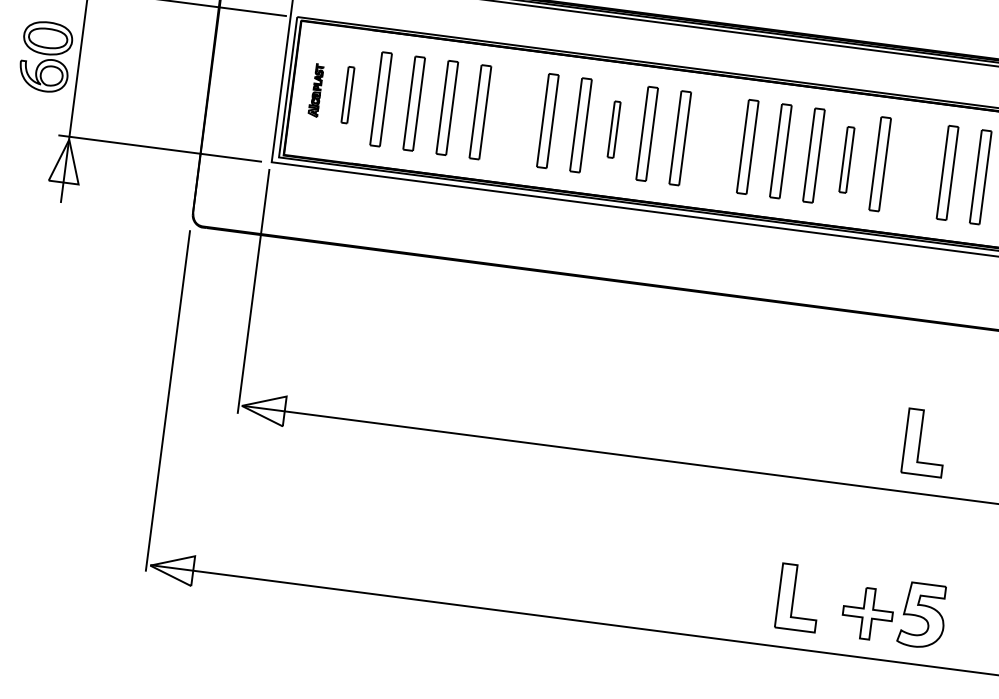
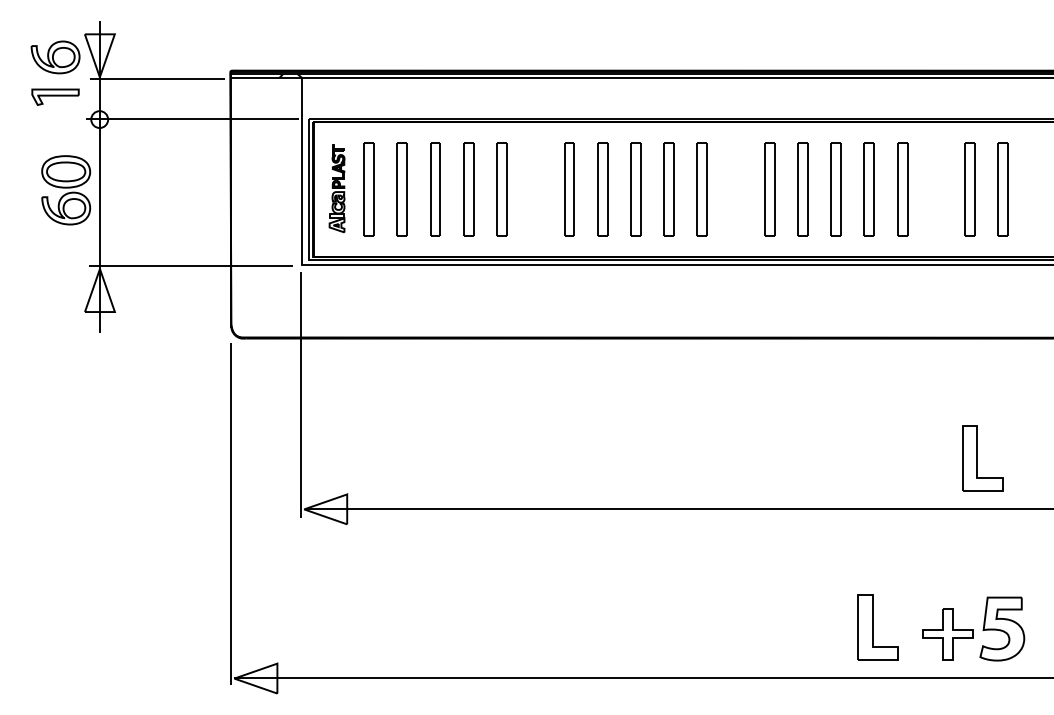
part: (315, 90) -> (336, 188), size x1.67
part: (347, 95) -> (368, 189), size x1.67
part: (613, 129) -> (635, 189), size x1.67
part: (846, 159) -> (868, 189), size x1.43

